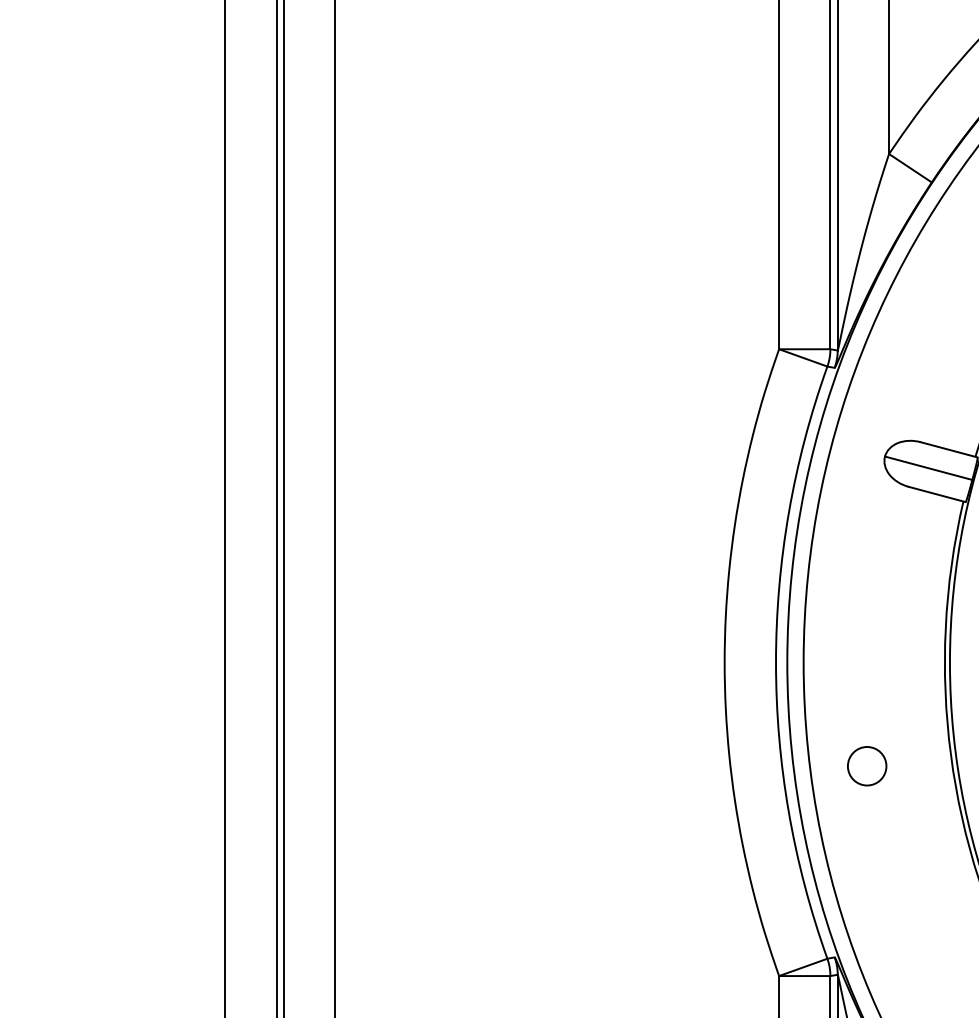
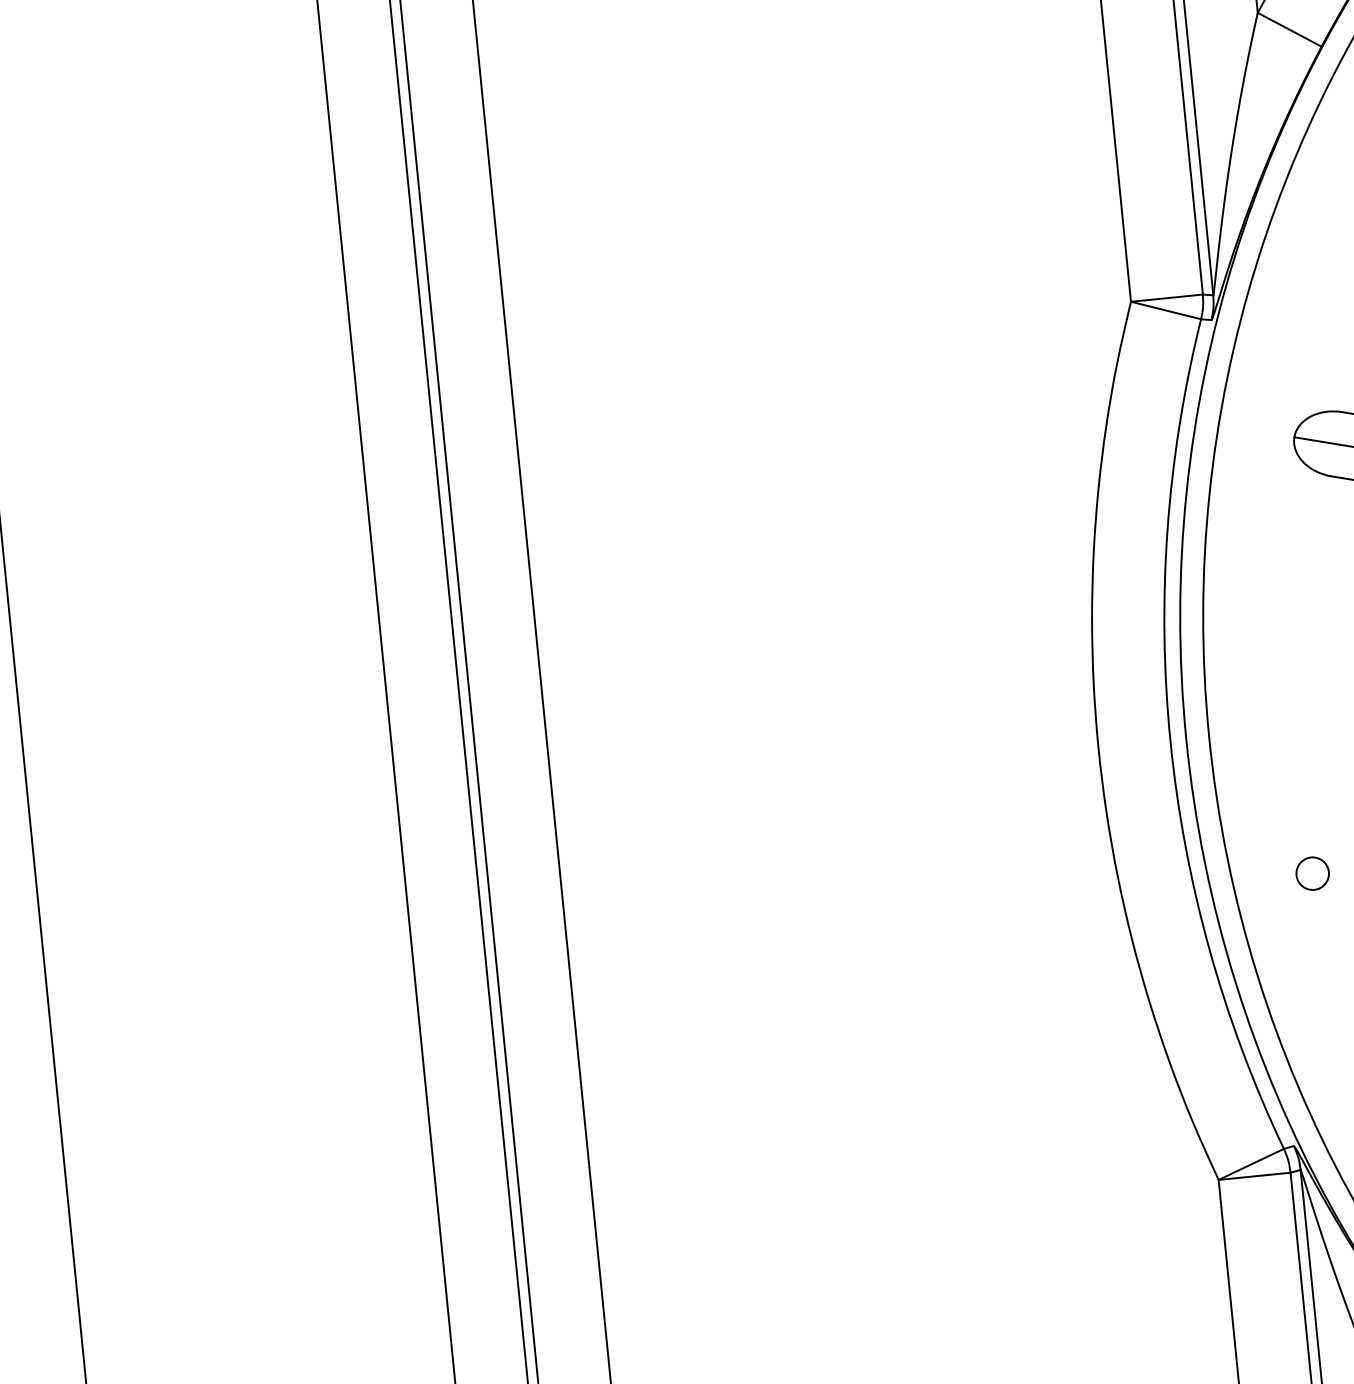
circle: (866, 766) -> (1311, 874), size x0.6

